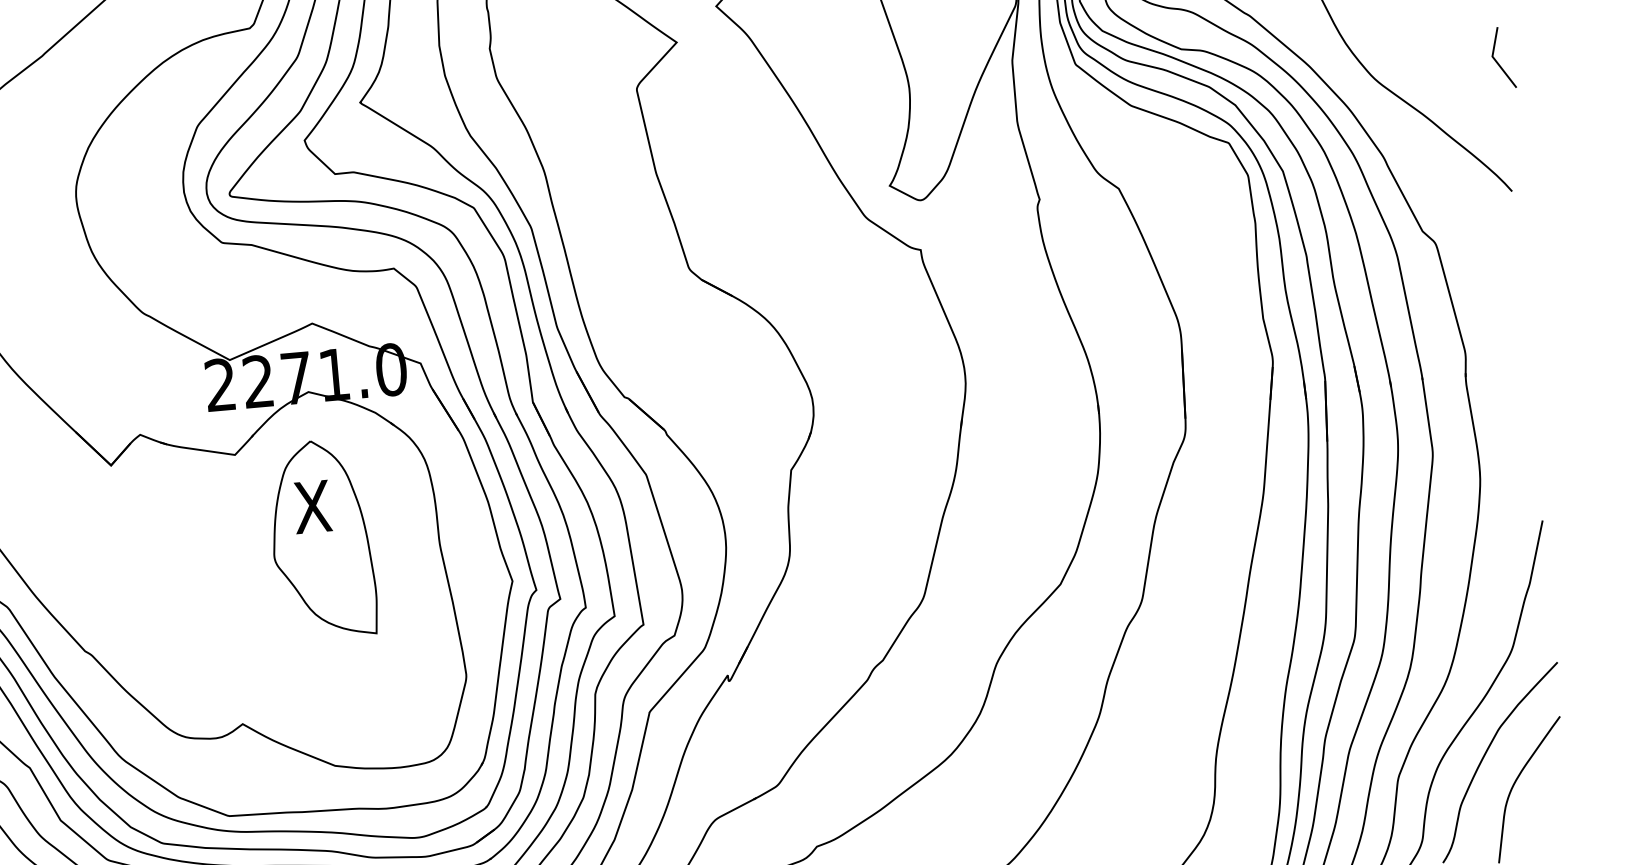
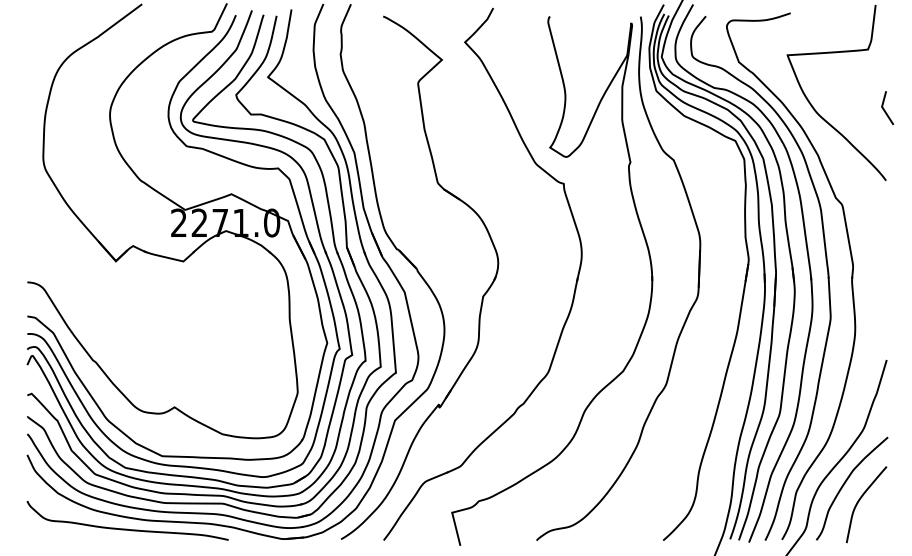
part: (320, 539) -> (225, 311), removed

